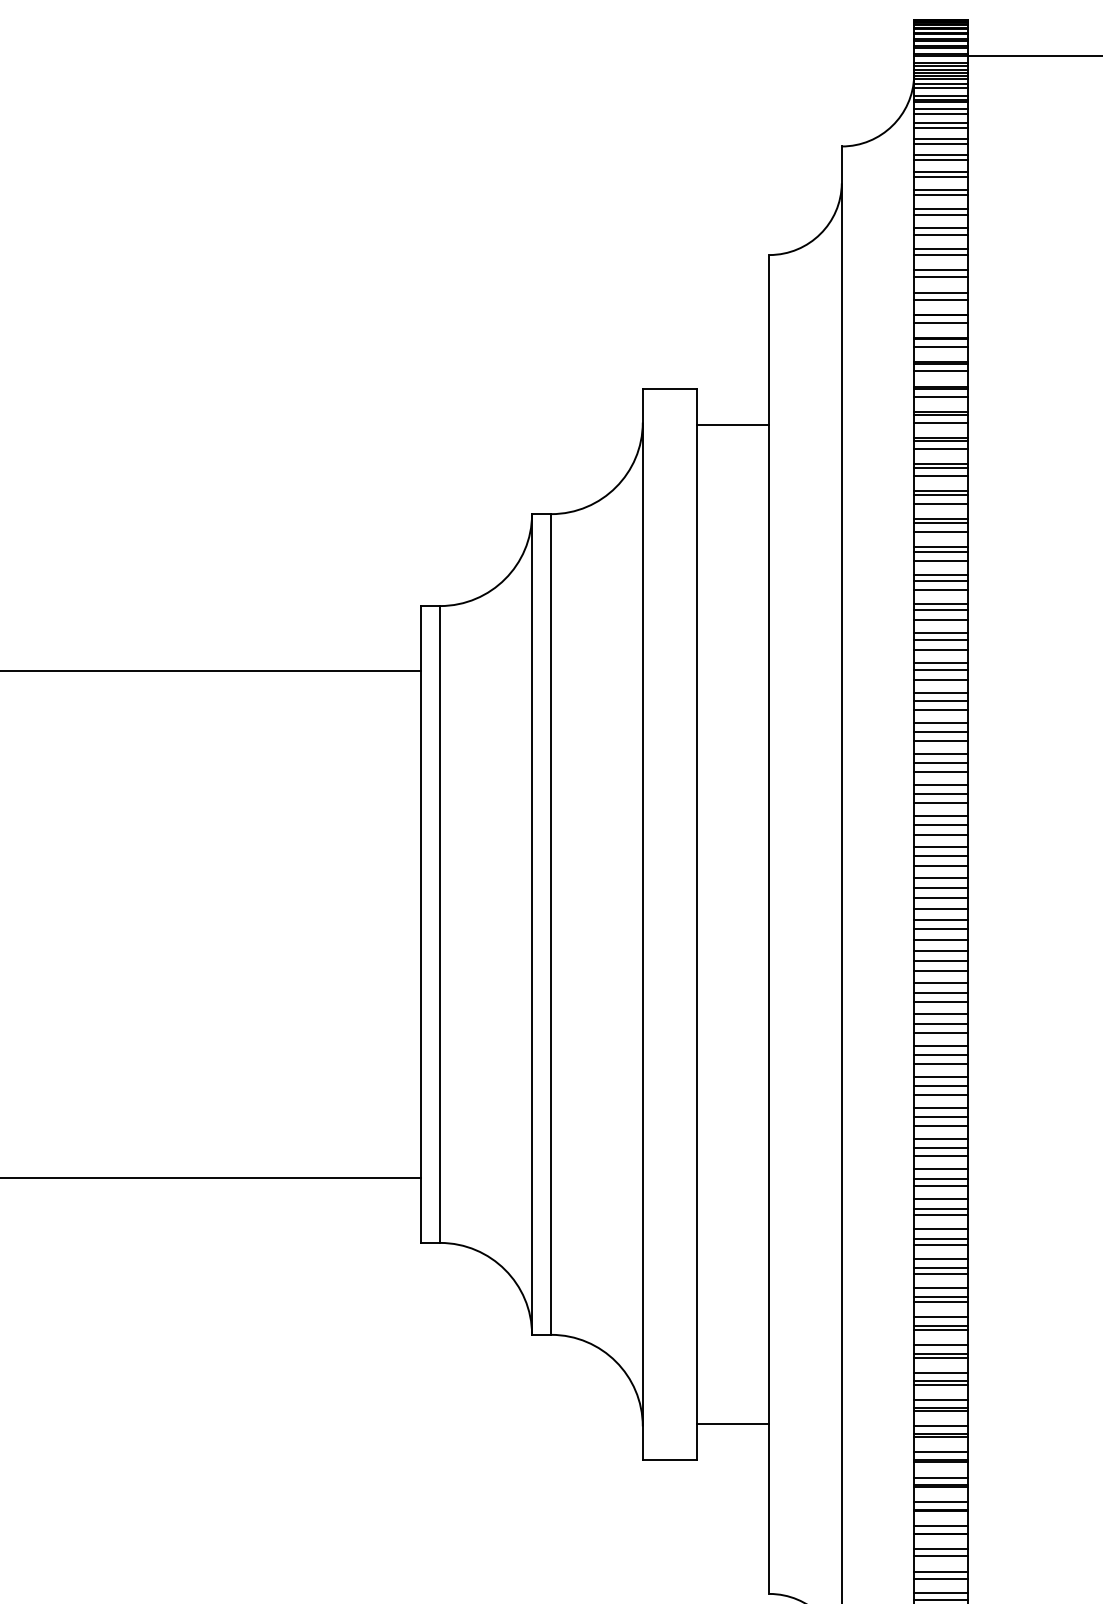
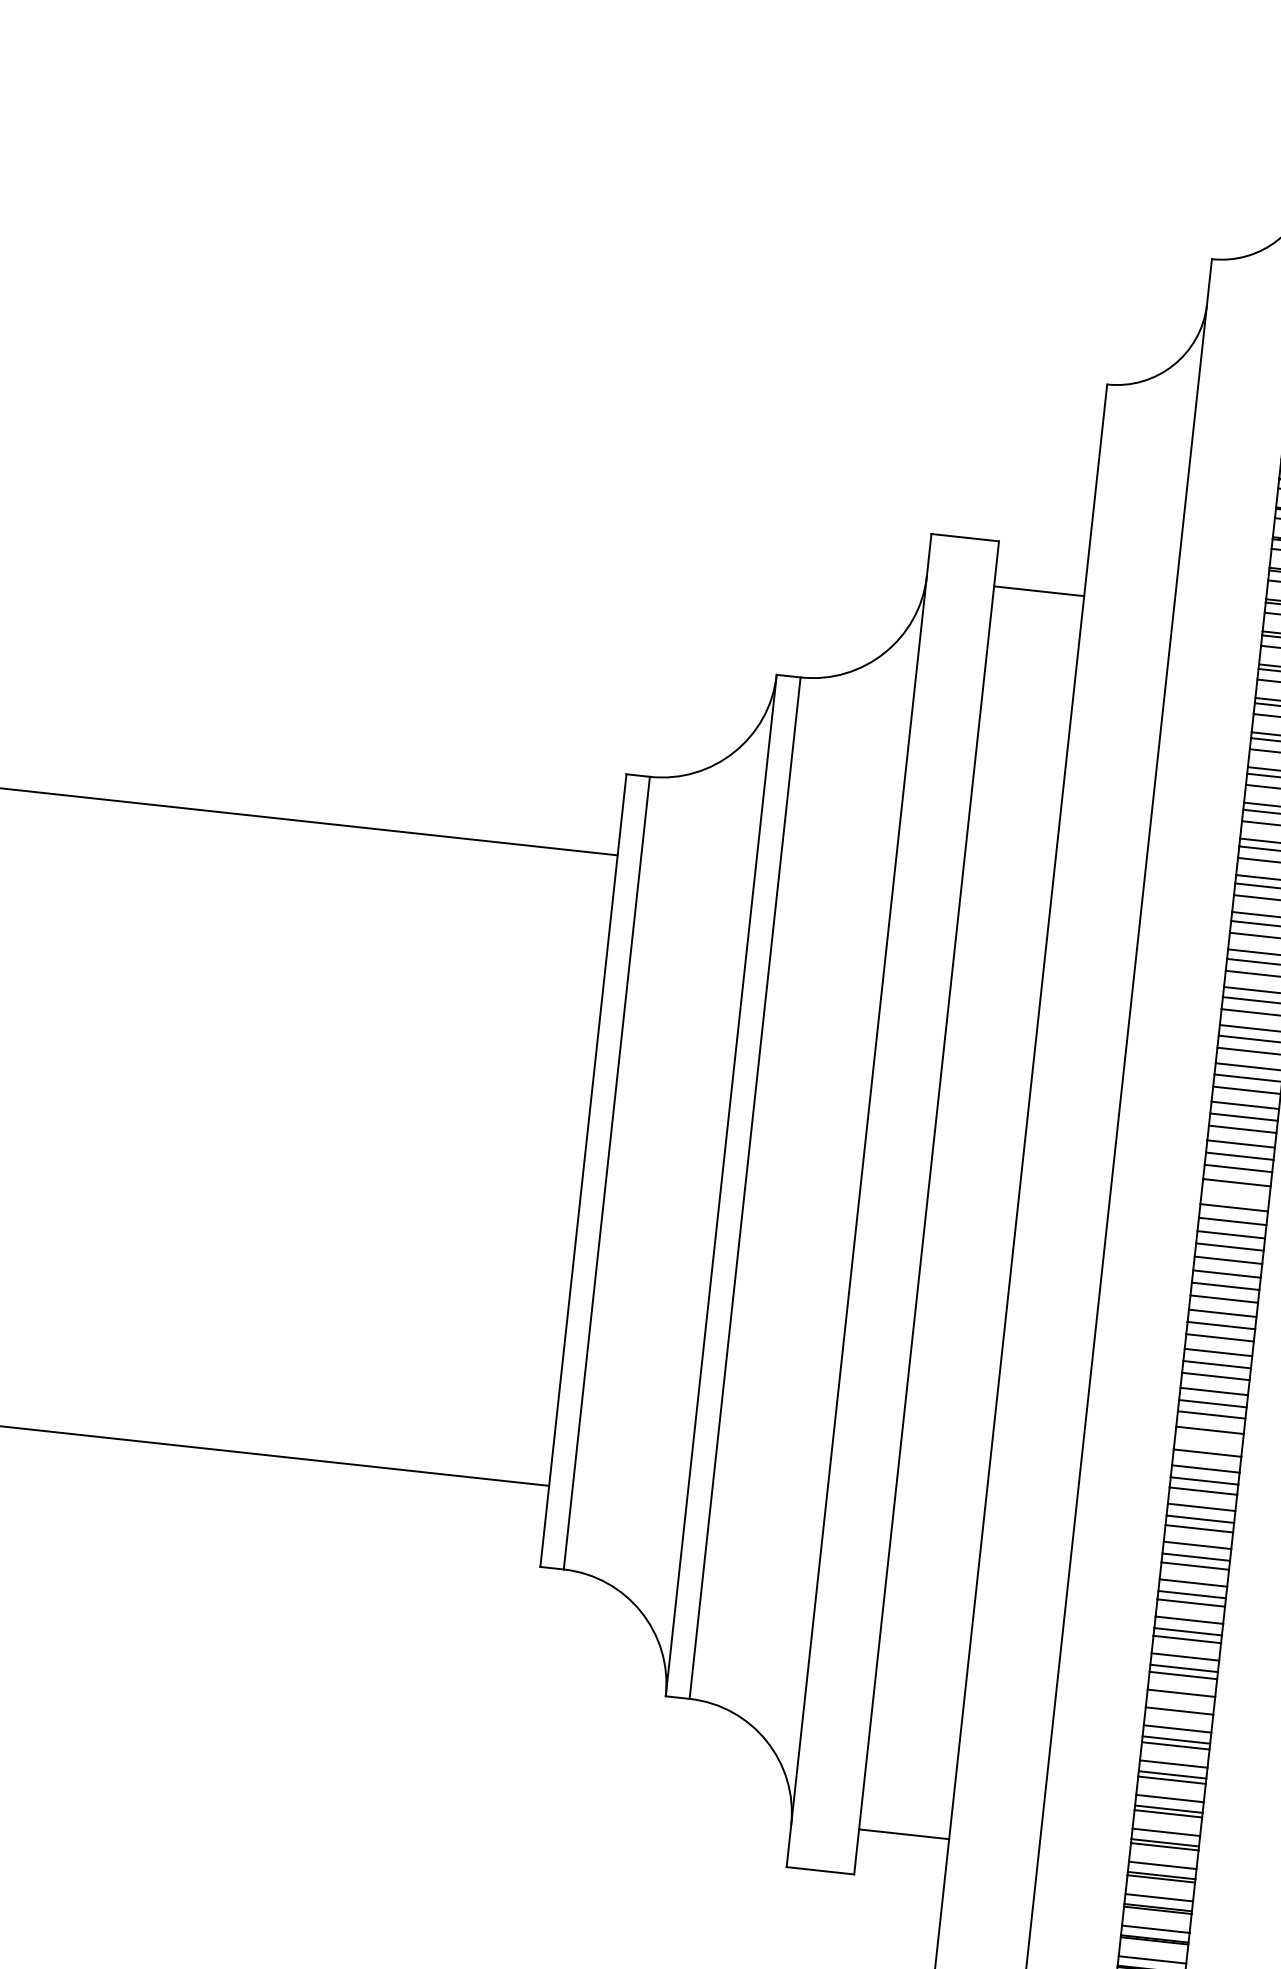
line: (941, 888) -> (1235, 1196), removed
line: (941, 1086) -> (1208, 1442), removed
line: (941, 1296) -> (1180, 1703), removed

